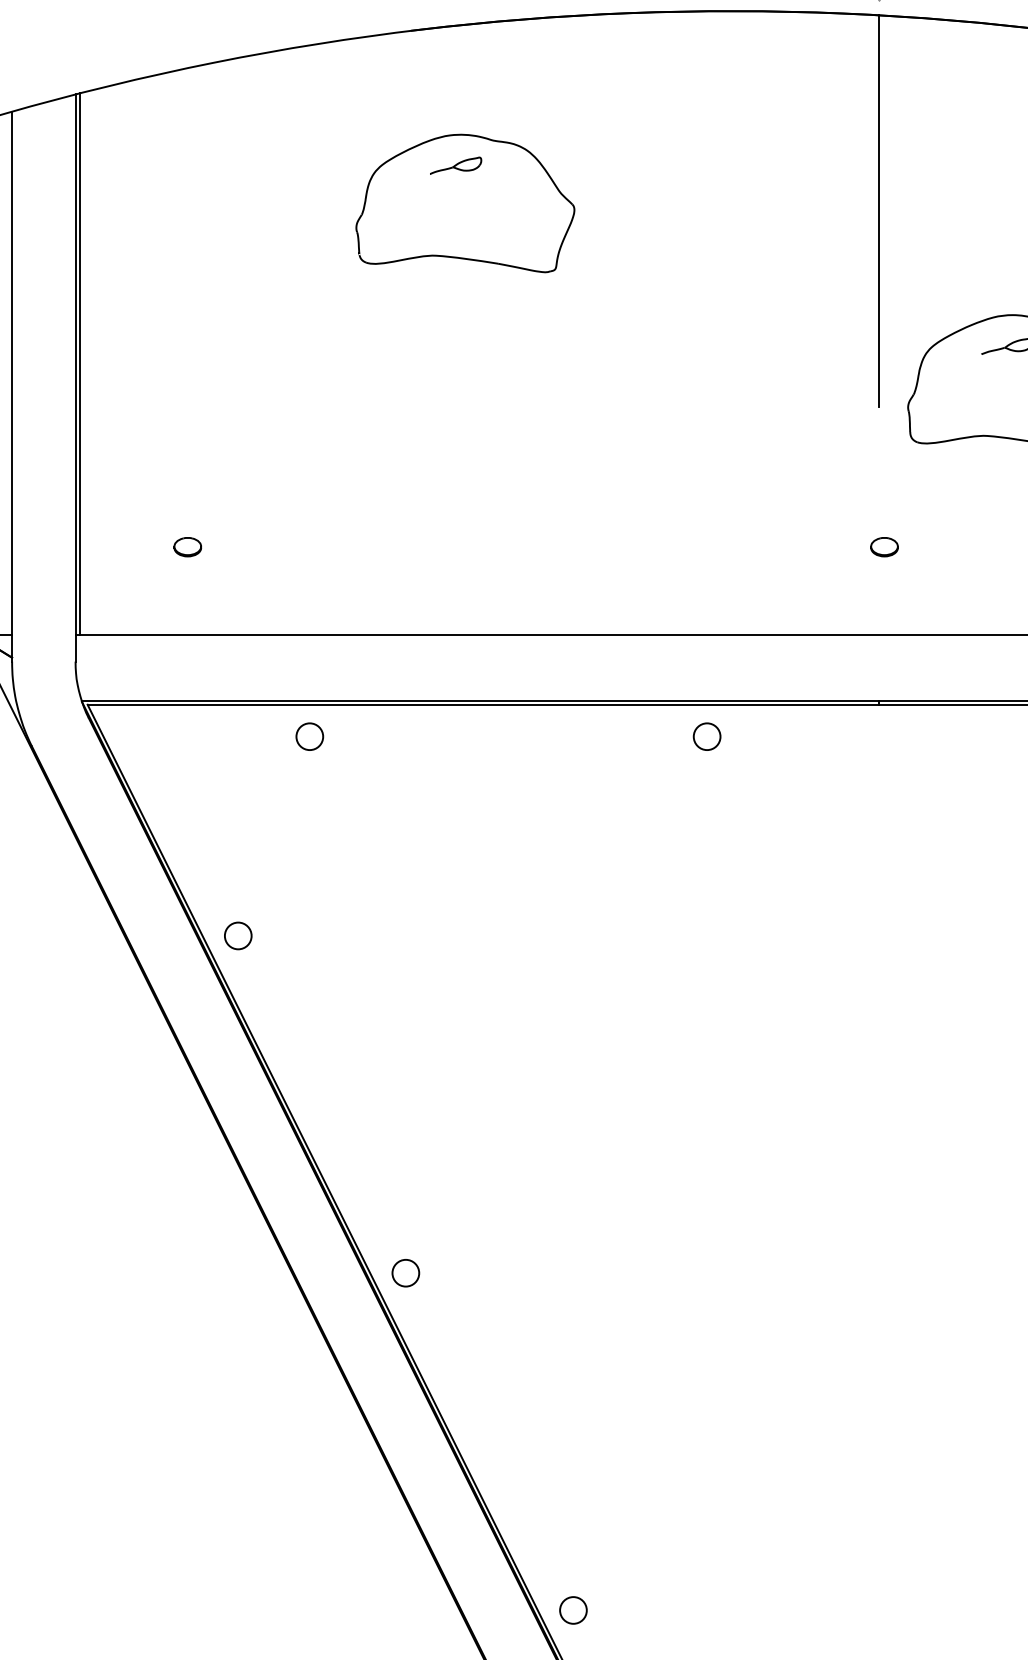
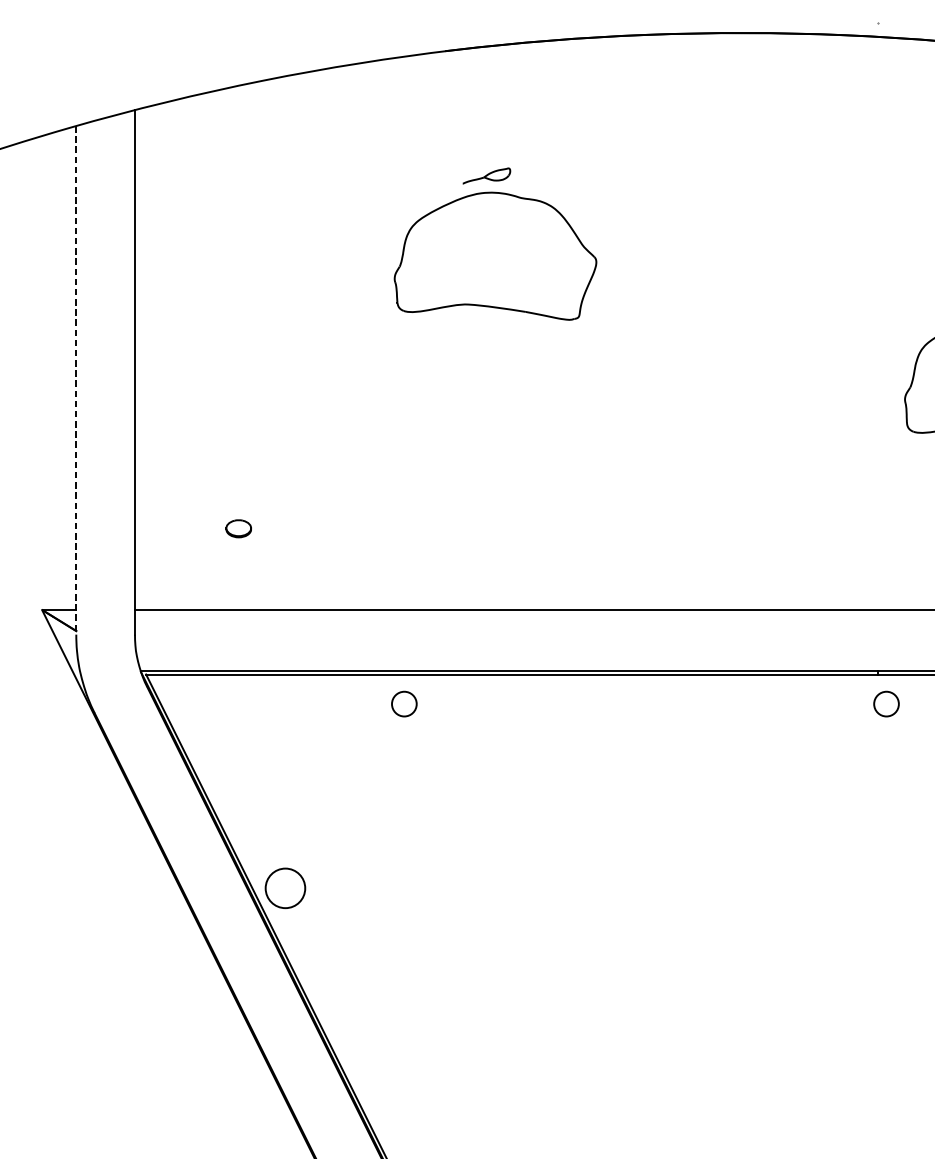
part: (465, 203) -> (495, 256), moved
line: (879, 211) -> (878, 218), removed
line: (79, 364) -> (138, 359), removed
line: (12, 386) -> (76, 380), solid -> dashed
part: (884, 547) -> (883, 529), removed
circle: (309, 736) -> (404, 703), moved
circle: (706, 736) -> (885, 703), moved
circle: (237, 935) -> (284, 887), size x1.6

